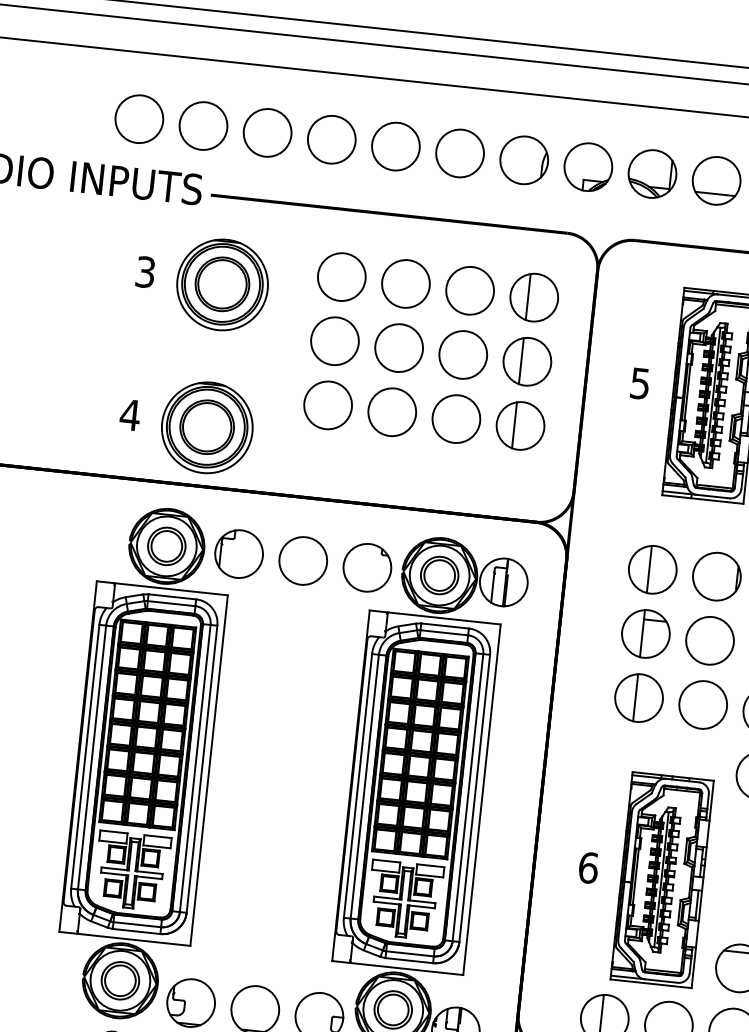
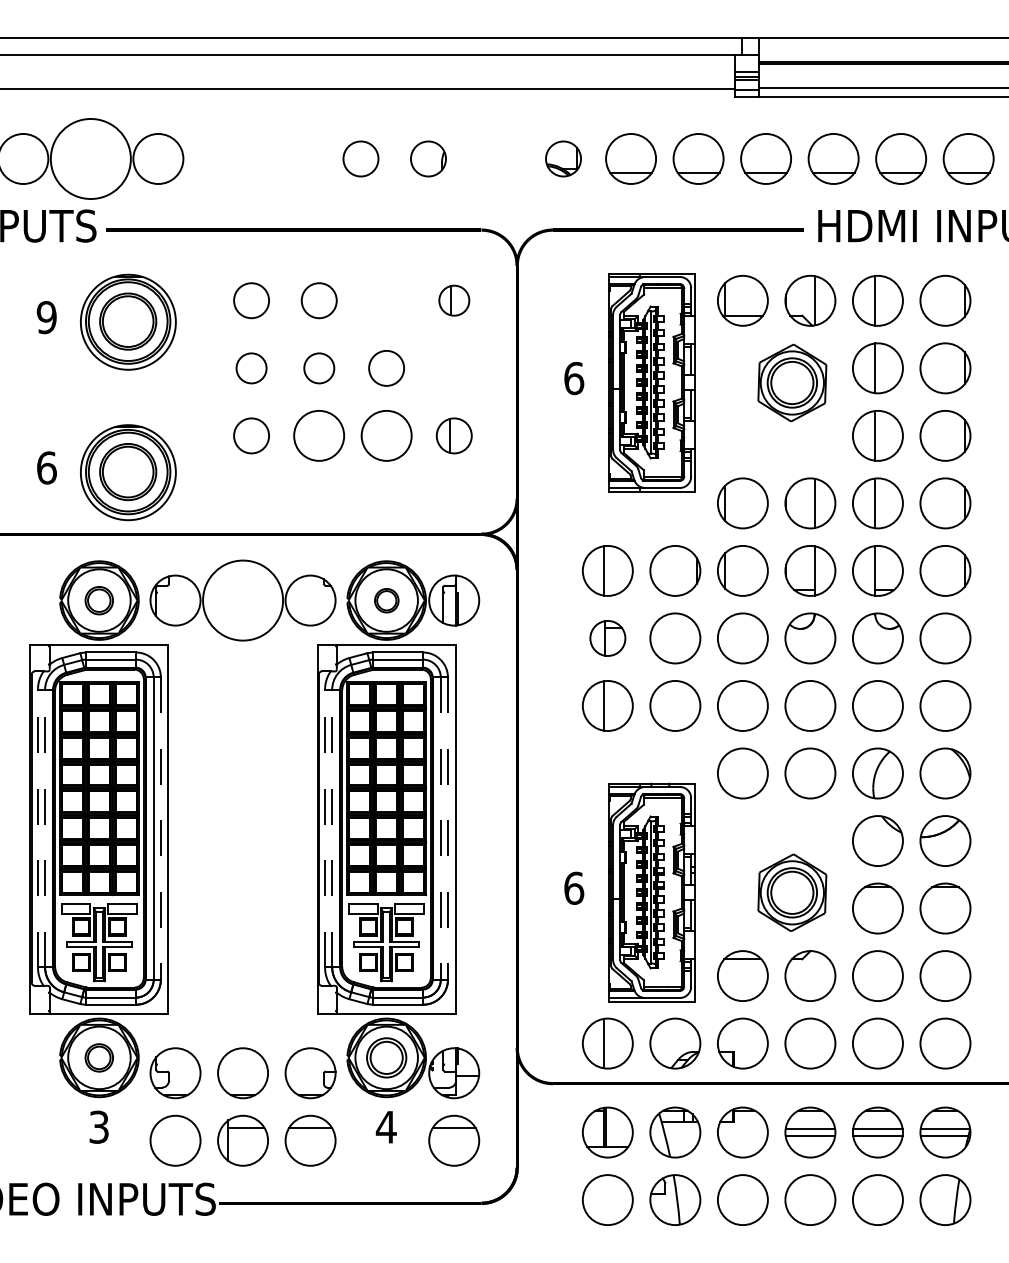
circle: (203, 125) -> (90, 158), size x1.6
circle: (331, 139) -> (225, 158), removed
circle: (396, 146) -> (293, 158), removed
circle: (459, 152) -> (360, 158), size x0.7
part: (524, 159) -> (428, 158), size x0.7
part: (587, 166) -> (495, 158), removed
part: (652, 173) -> (563, 158), size x0.7
text: (145, 272) -> (46, 317), 3 -> 9
circle: (341, 276) -> (251, 300), size x0.7
circle: (406, 283) -> (319, 300), size x0.7
circle: (469, 290) -> (386, 300), removed
part: (534, 297) -> (454, 300), size x0.6
circle: (334, 341) -> (251, 368), size x0.6
circle: (399, 348) -> (319, 368), size x0.6
circle: (463, 355) -> (386, 368), size x0.7
part: (527, 361) -> (454, 368), removed
text: (640, 383) -> (574, 378), 5 -> 6
circle: (328, 405) -> (251, 435), size x0.7
text: (130, 414) -> (46, 467), 4 -> 6
part: (520, 425) -> (454, 435), size x0.7
part: (165, 546) -> (98, 600), size x0.7
circle: (303, 560) -> (243, 600), size x1.6
part: (439, 575) -> (386, 600), size x0.6
part: (645, 633) -> (607, 638), size x0.7
line: (84, 756) -> (37, 828), solid -> dashed
line: (92, 757) -> (45, 828), solid -> dashed
line: (201, 770) -> (160, 829), solid -> dashed
line: (358, 785) -> (325, 828), solid -> dashed
line: (365, 786) -> (332, 828), solid -> dashed
line: (467, 798) -> (440, 829), solid -> dashed
line: (474, 799) -> (447, 829), solid -> dashed
part: (119, 980) -> (98, 1057), size x0.7

